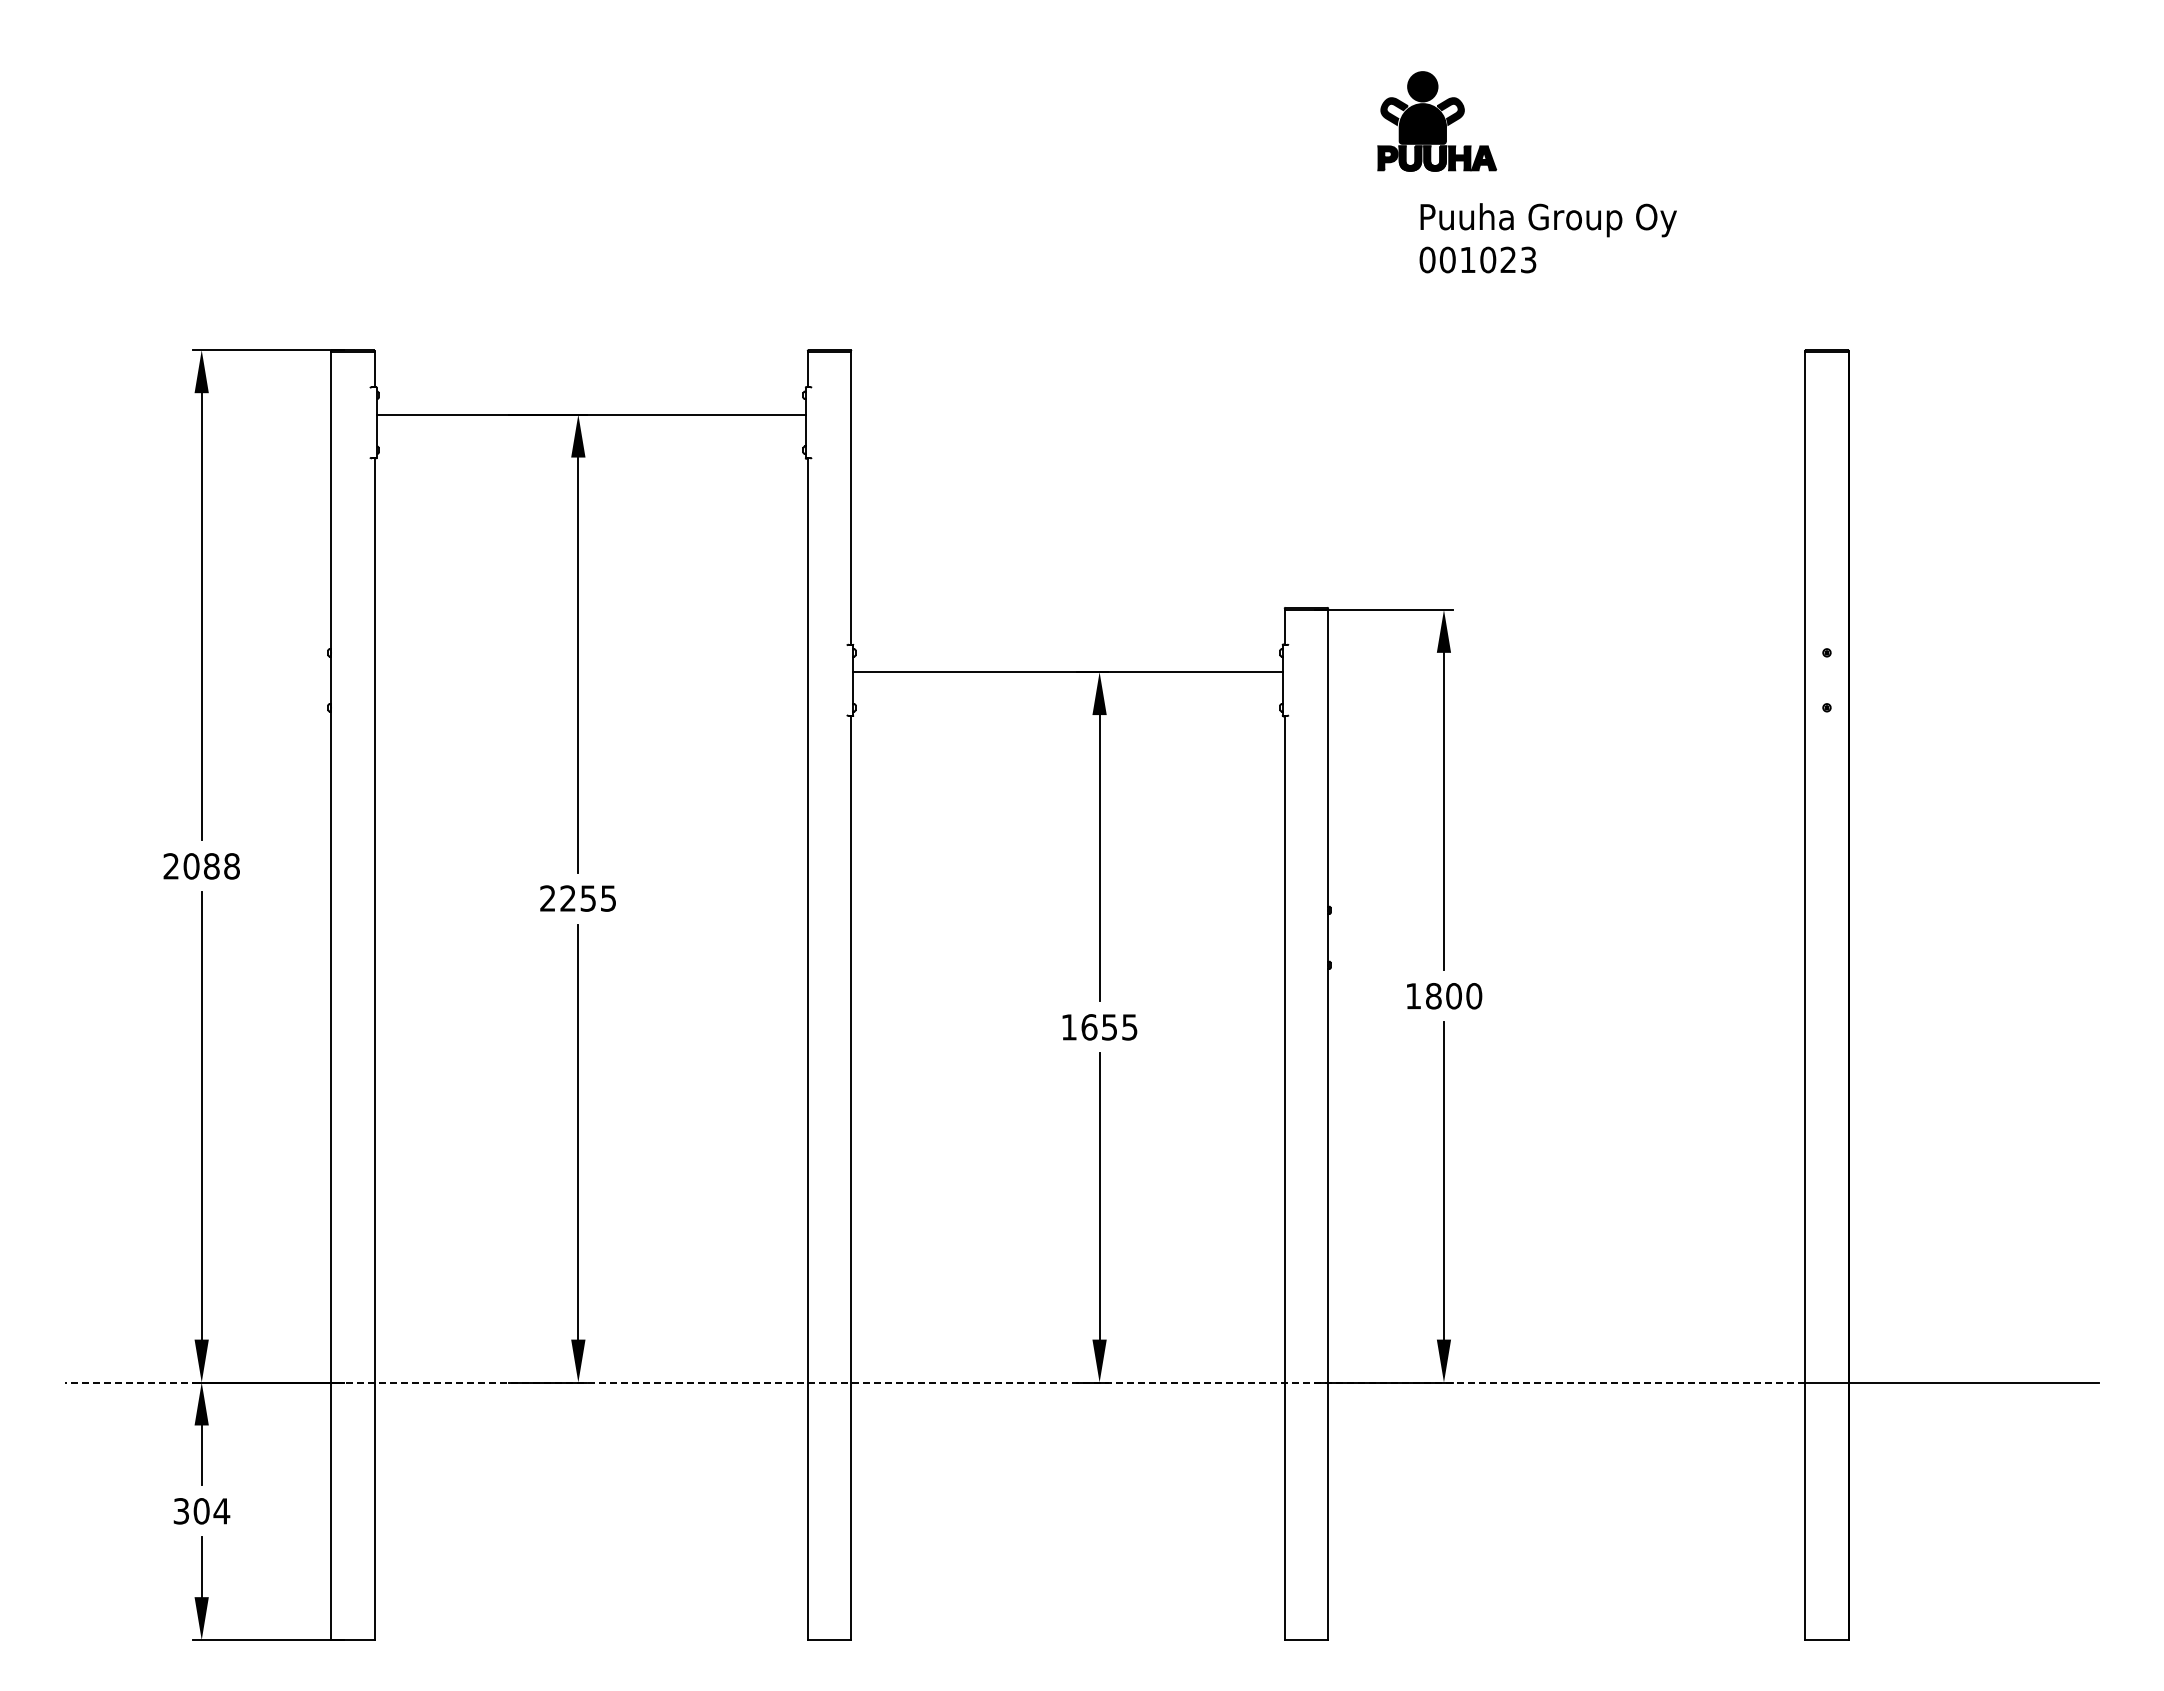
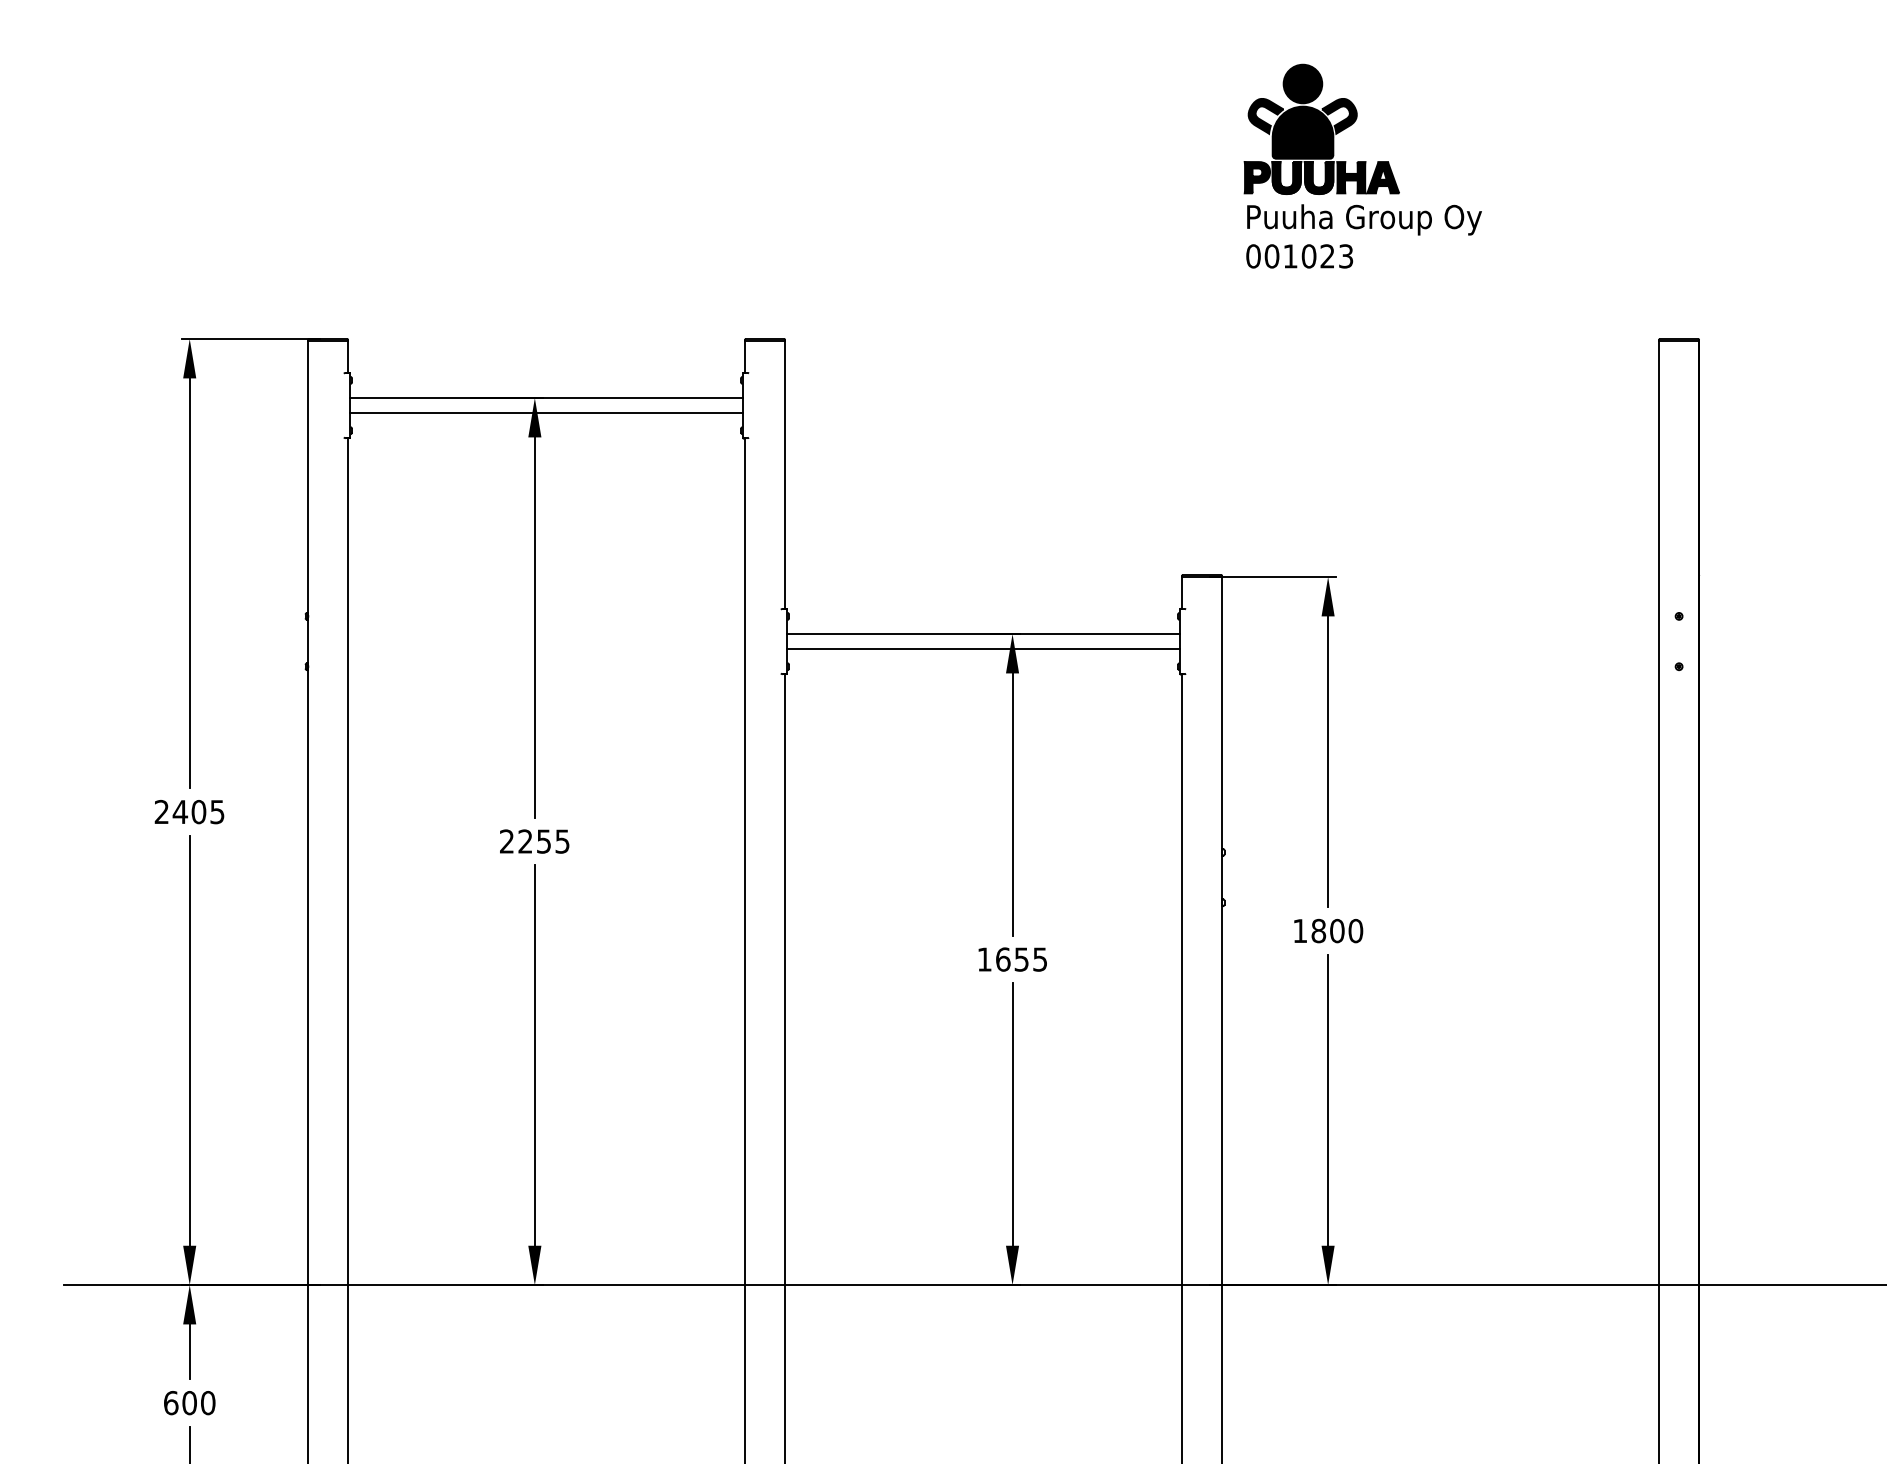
part: (1437, 121) -> (1322, 129), size x1.43
text: (1547, 238) -> (1363, 236), moved
line: (590, 430) -> (546, 412), added
line: (1067, 688) -> (983, 649), added
text: (211, 866) -> (198, 812), 2088 -> 2405
line: (934, 1382) -> (861, 1285), dashed -> solid
text: (201, 1511) -> (189, 1403), 304 -> 600

